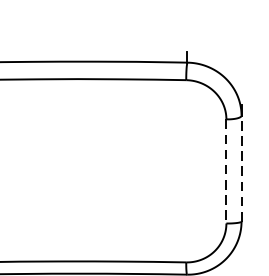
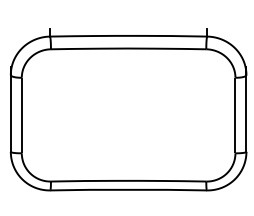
line: (241, 167) -> (246, 112), dashed -> solid
line: (226, 171) -> (235, 115), dashed -> solid

